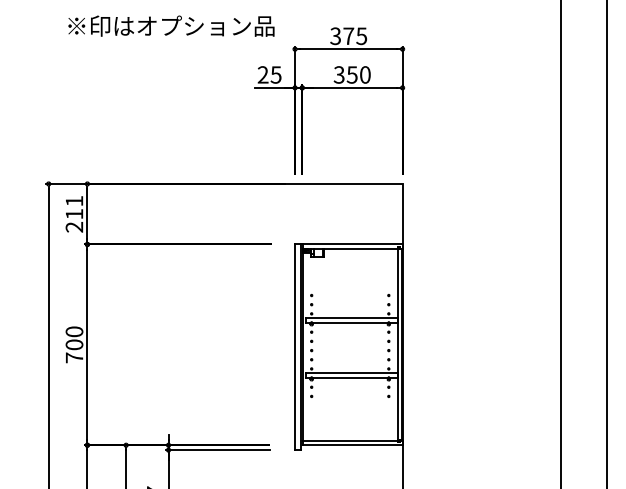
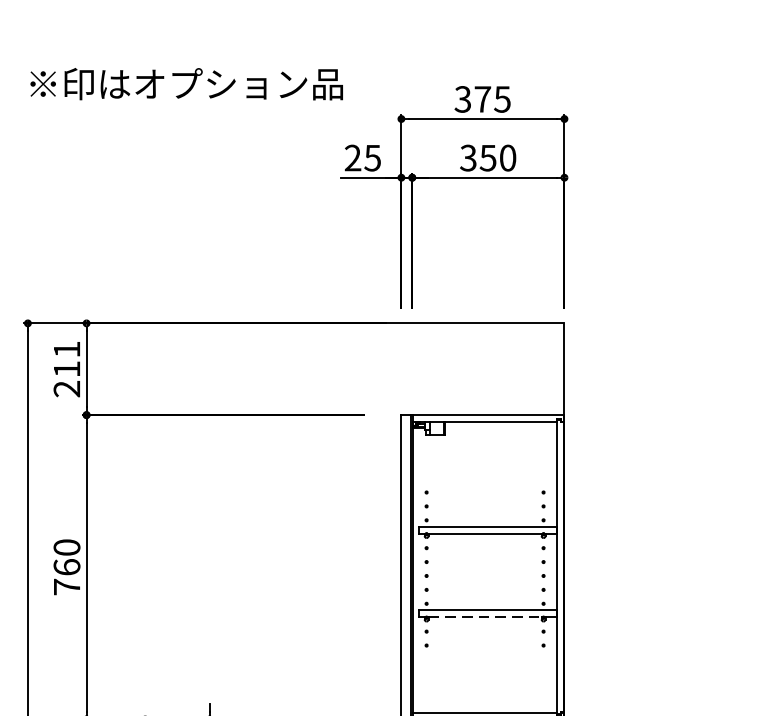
text: (171, 25) -> (186, 83), moved
text: (74, 344) -> (67, 566), 700 -> 760
line: (350, 377) -> (485, 616), solid -> dashed

